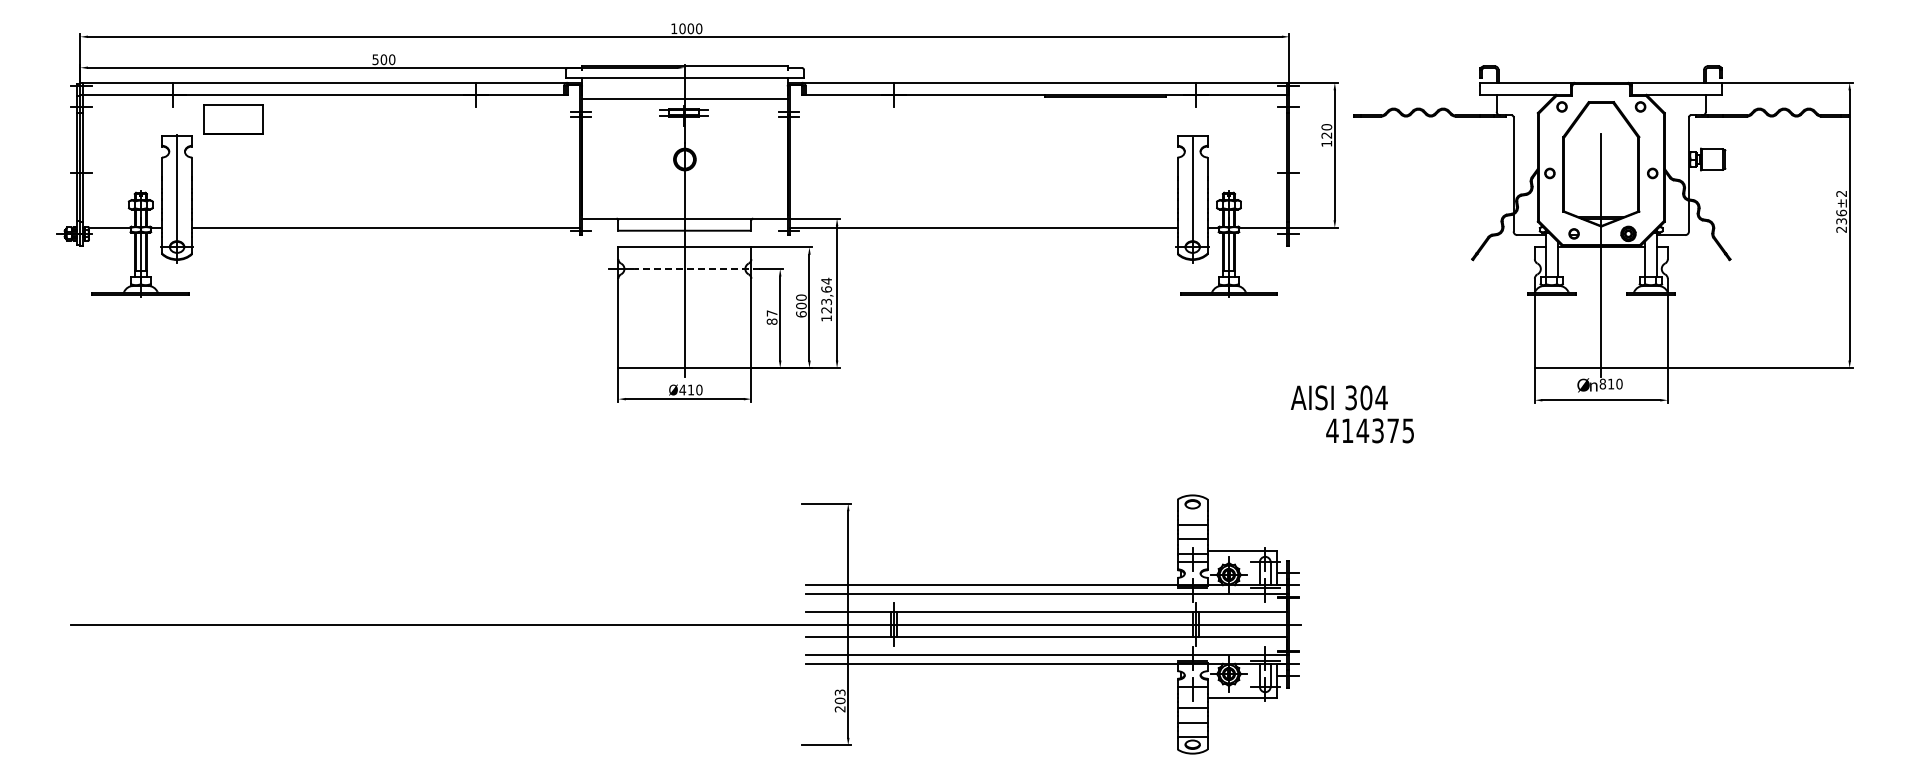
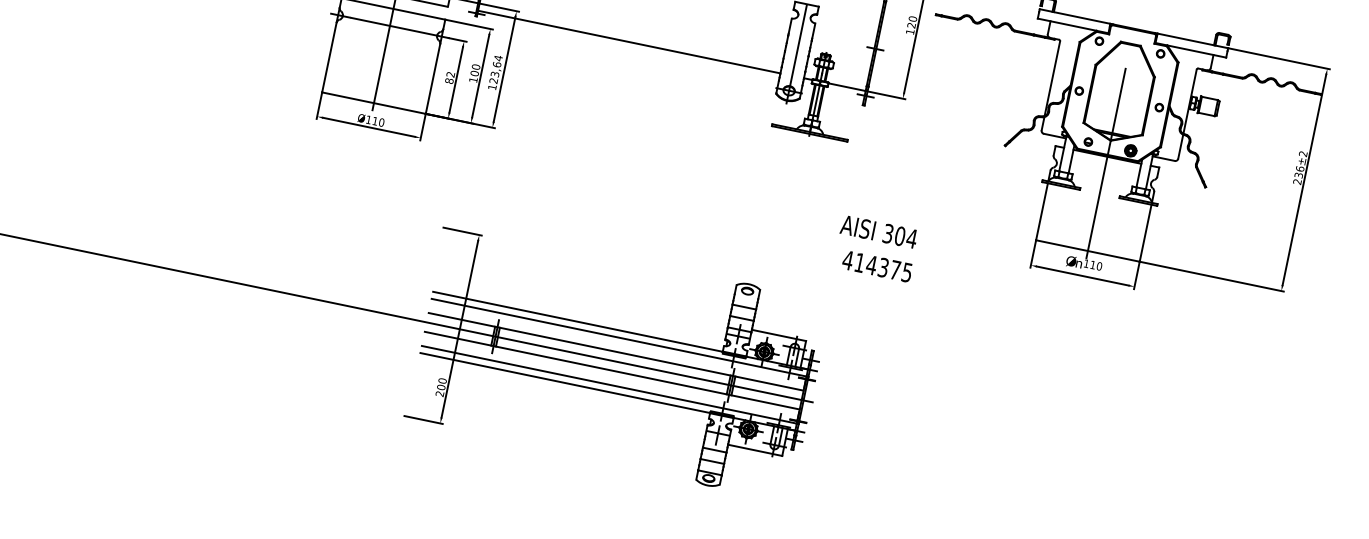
line: (697, 268) -> (399, 27), dashed -> solid
text: (771, 313) -> (450, 74), 87 -> 82
text: (801, 314) -> (473, 80), 600 -> 100
text: (1602, 383) -> (1086, 263), 810 -> 110
text: (682, 389) -> (368, 119), 410 -> 110
text: (1369, 430) -> (876, 266), moved
text: (839, 692) -> (442, 380), 203 -> 200

